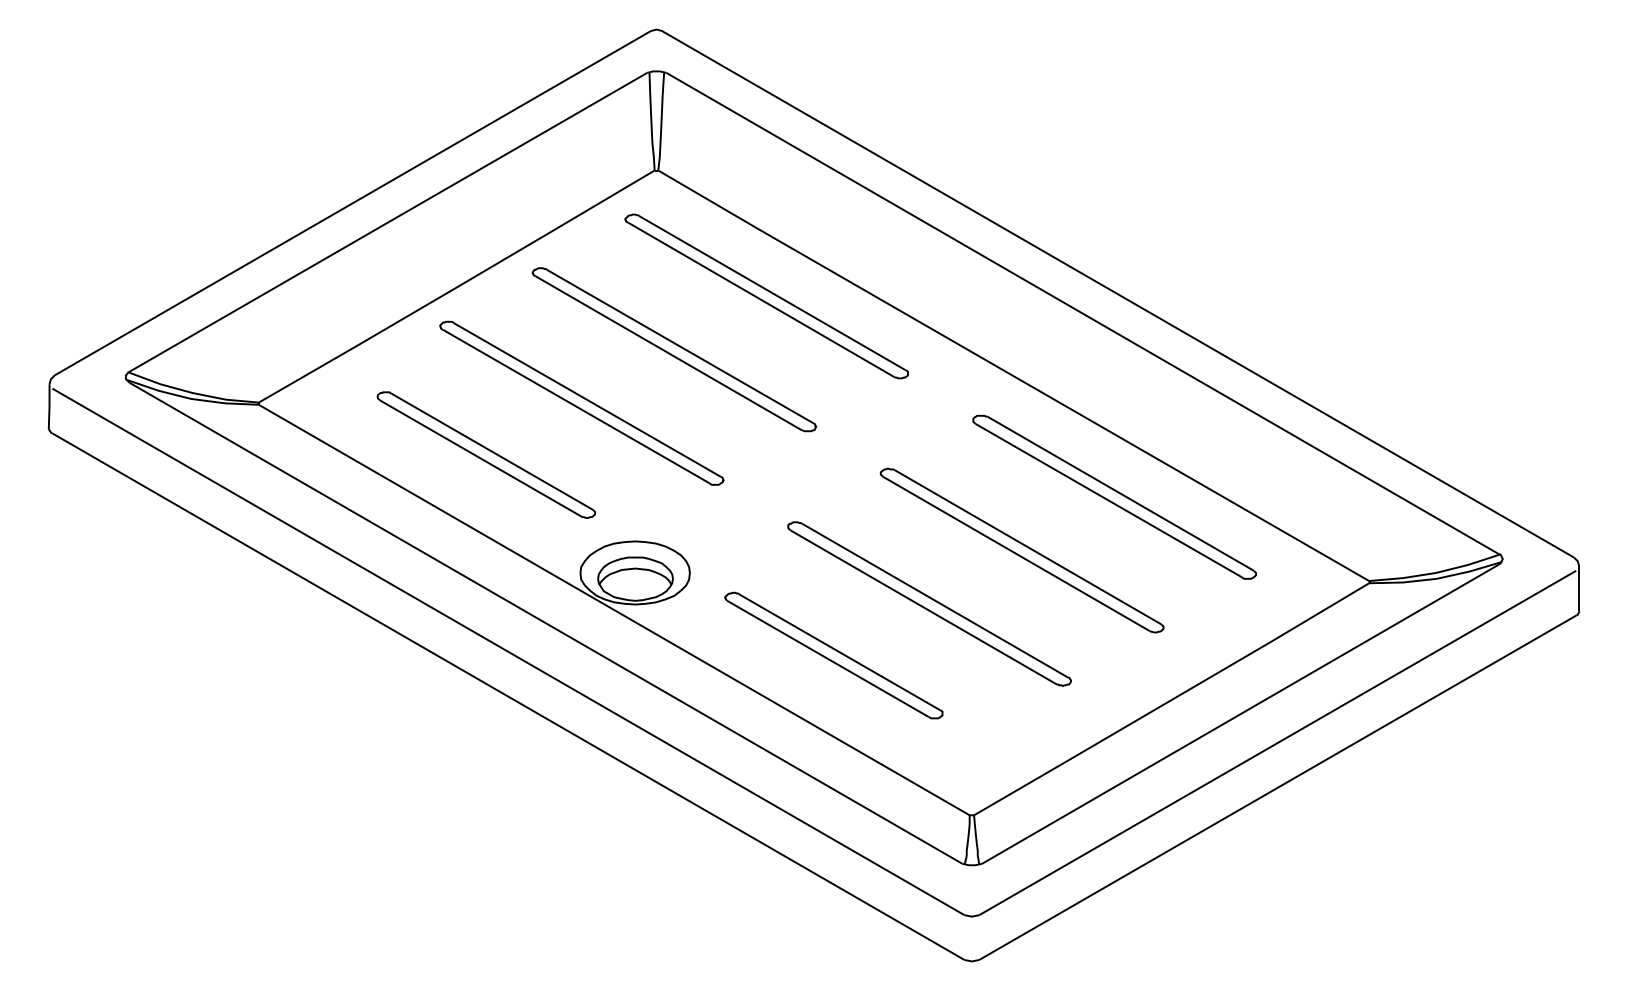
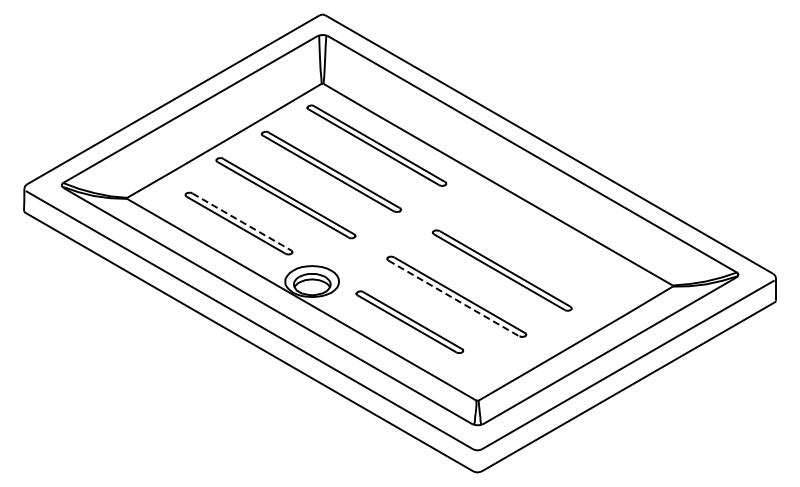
line: (493, 452) -> (242, 222), solid -> dashed
part: (1114, 497) -> (547, 244), removed
line: (922, 607) -> (453, 298), solid -> dashed

